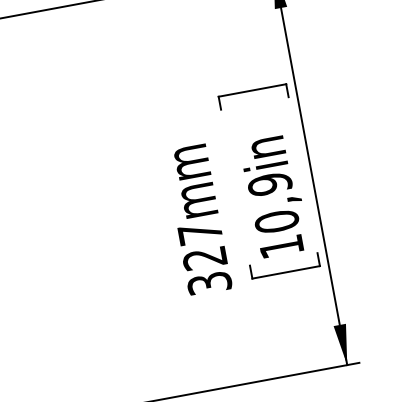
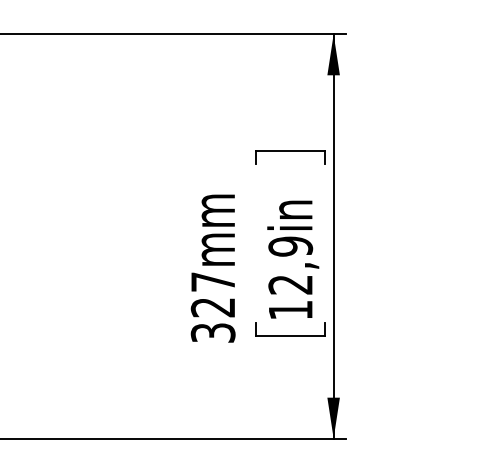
text: (276, 221) -> (290, 284), 10,9in -> 12,9in

